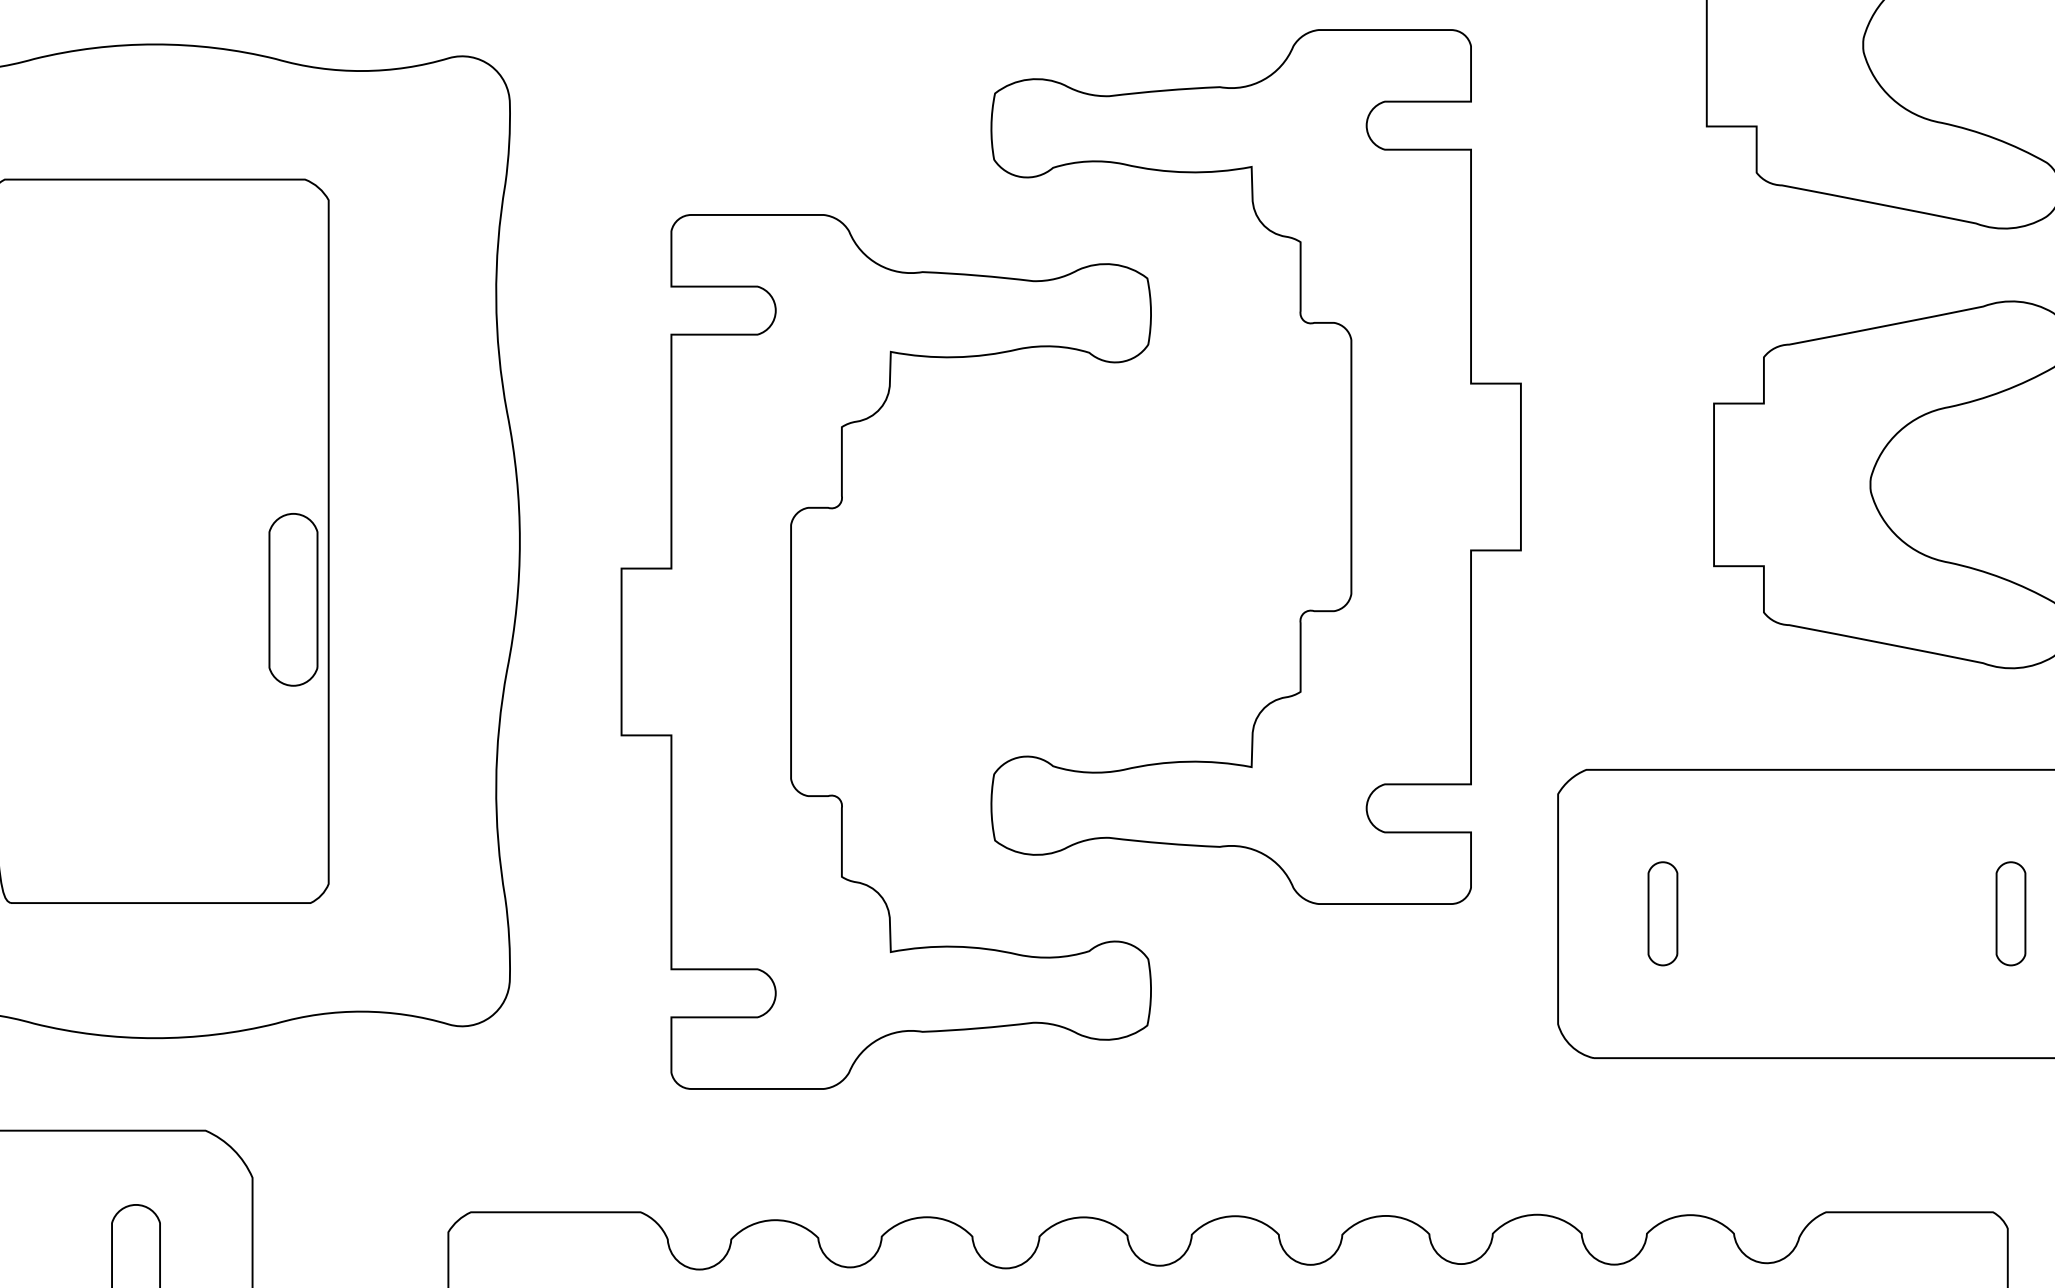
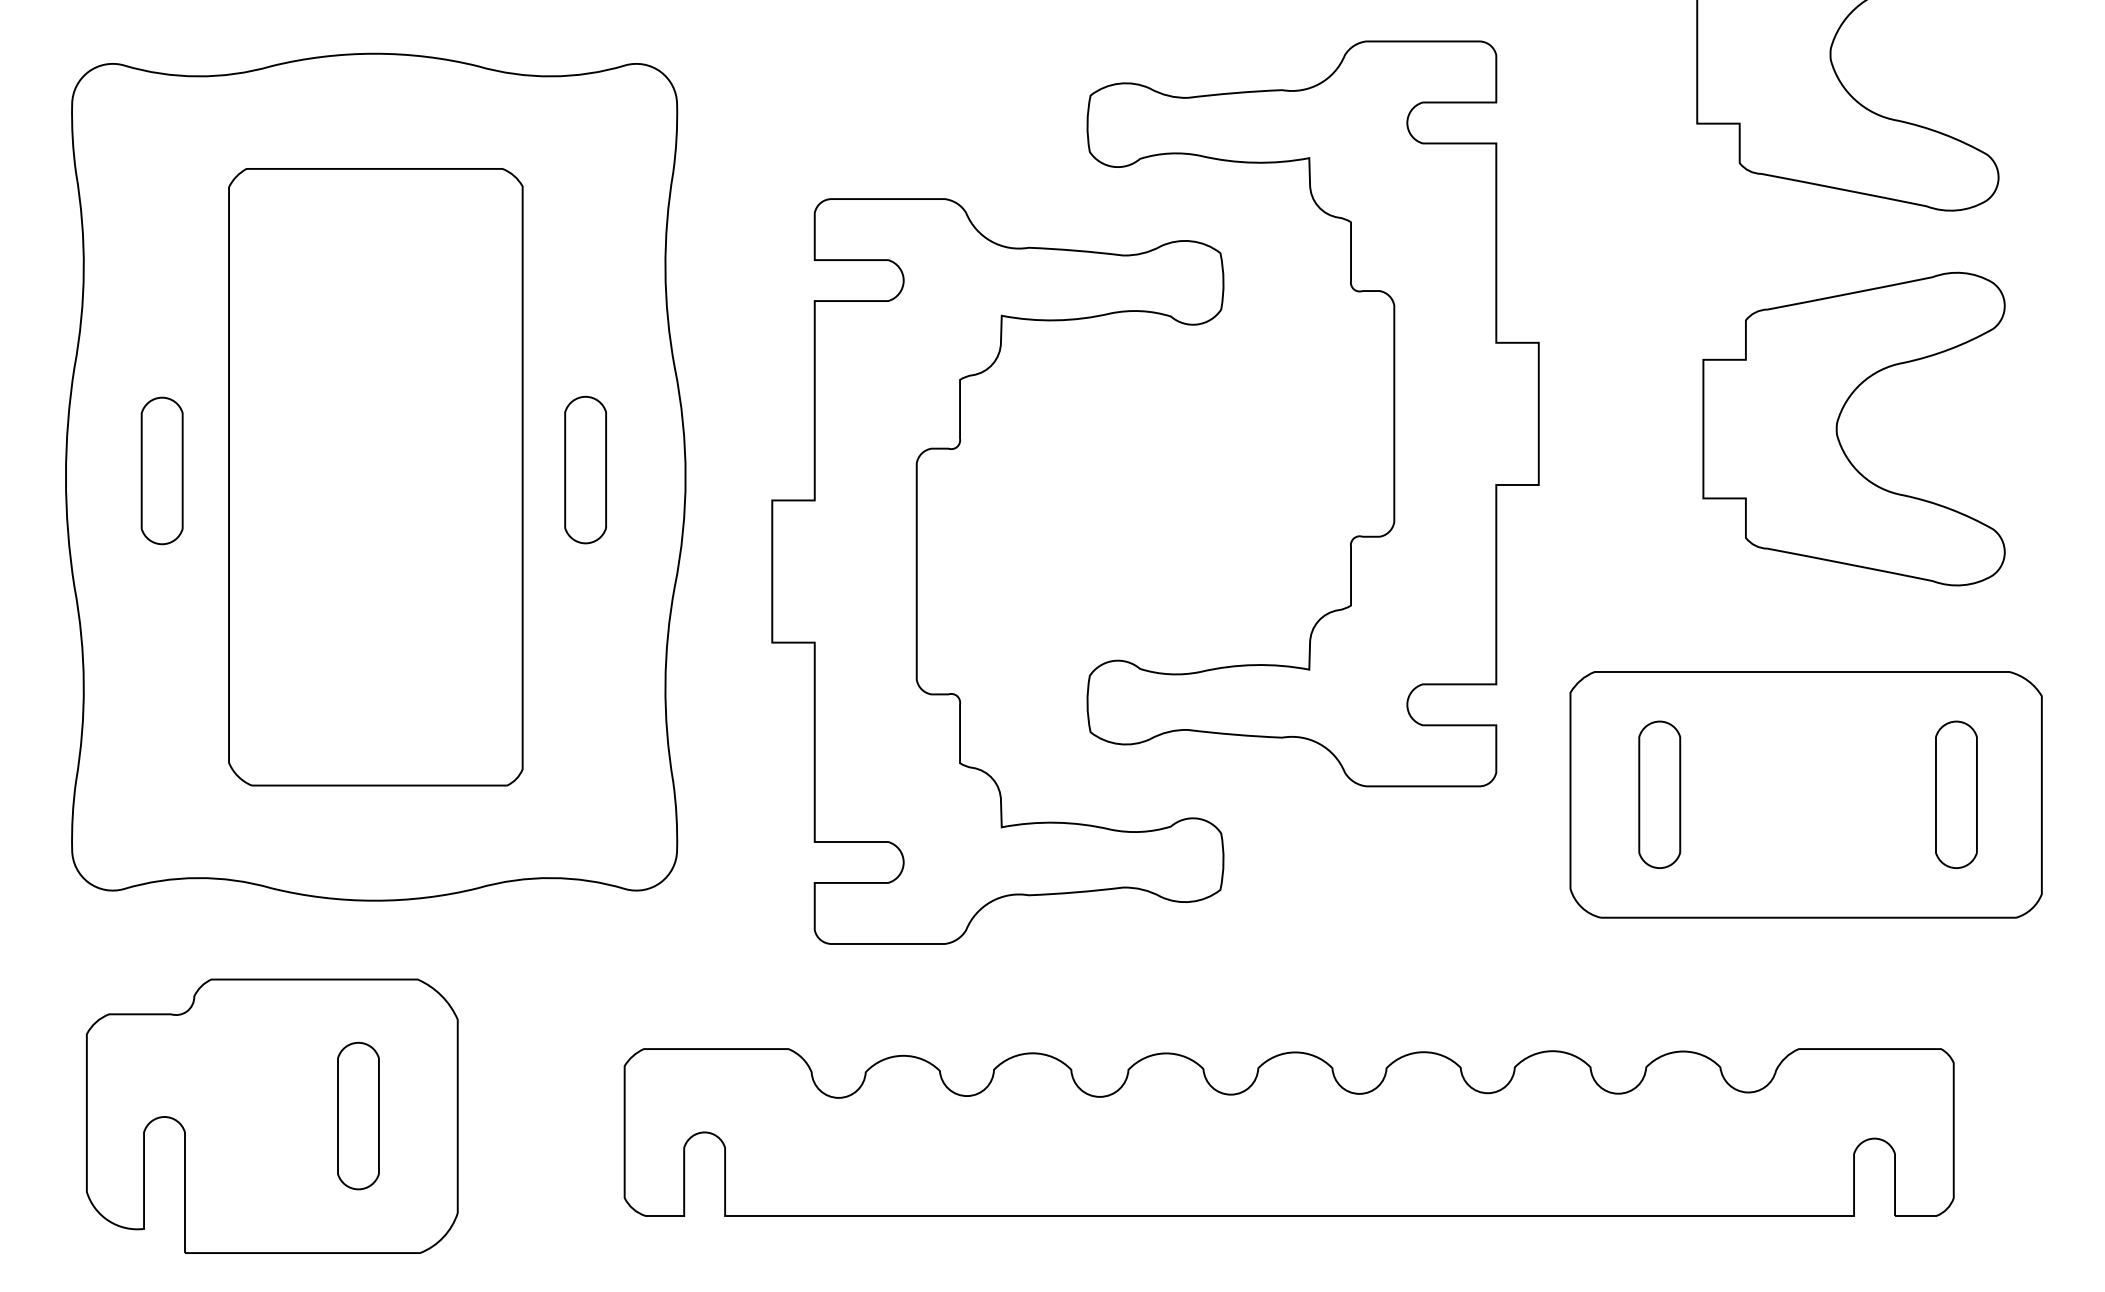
curve: (271, 599) -> (566, 469), moved
part: (1662, 913) -> (1659, 794), size x1.67
part: (2011, 913) -> (1956, 794), size x1.67

